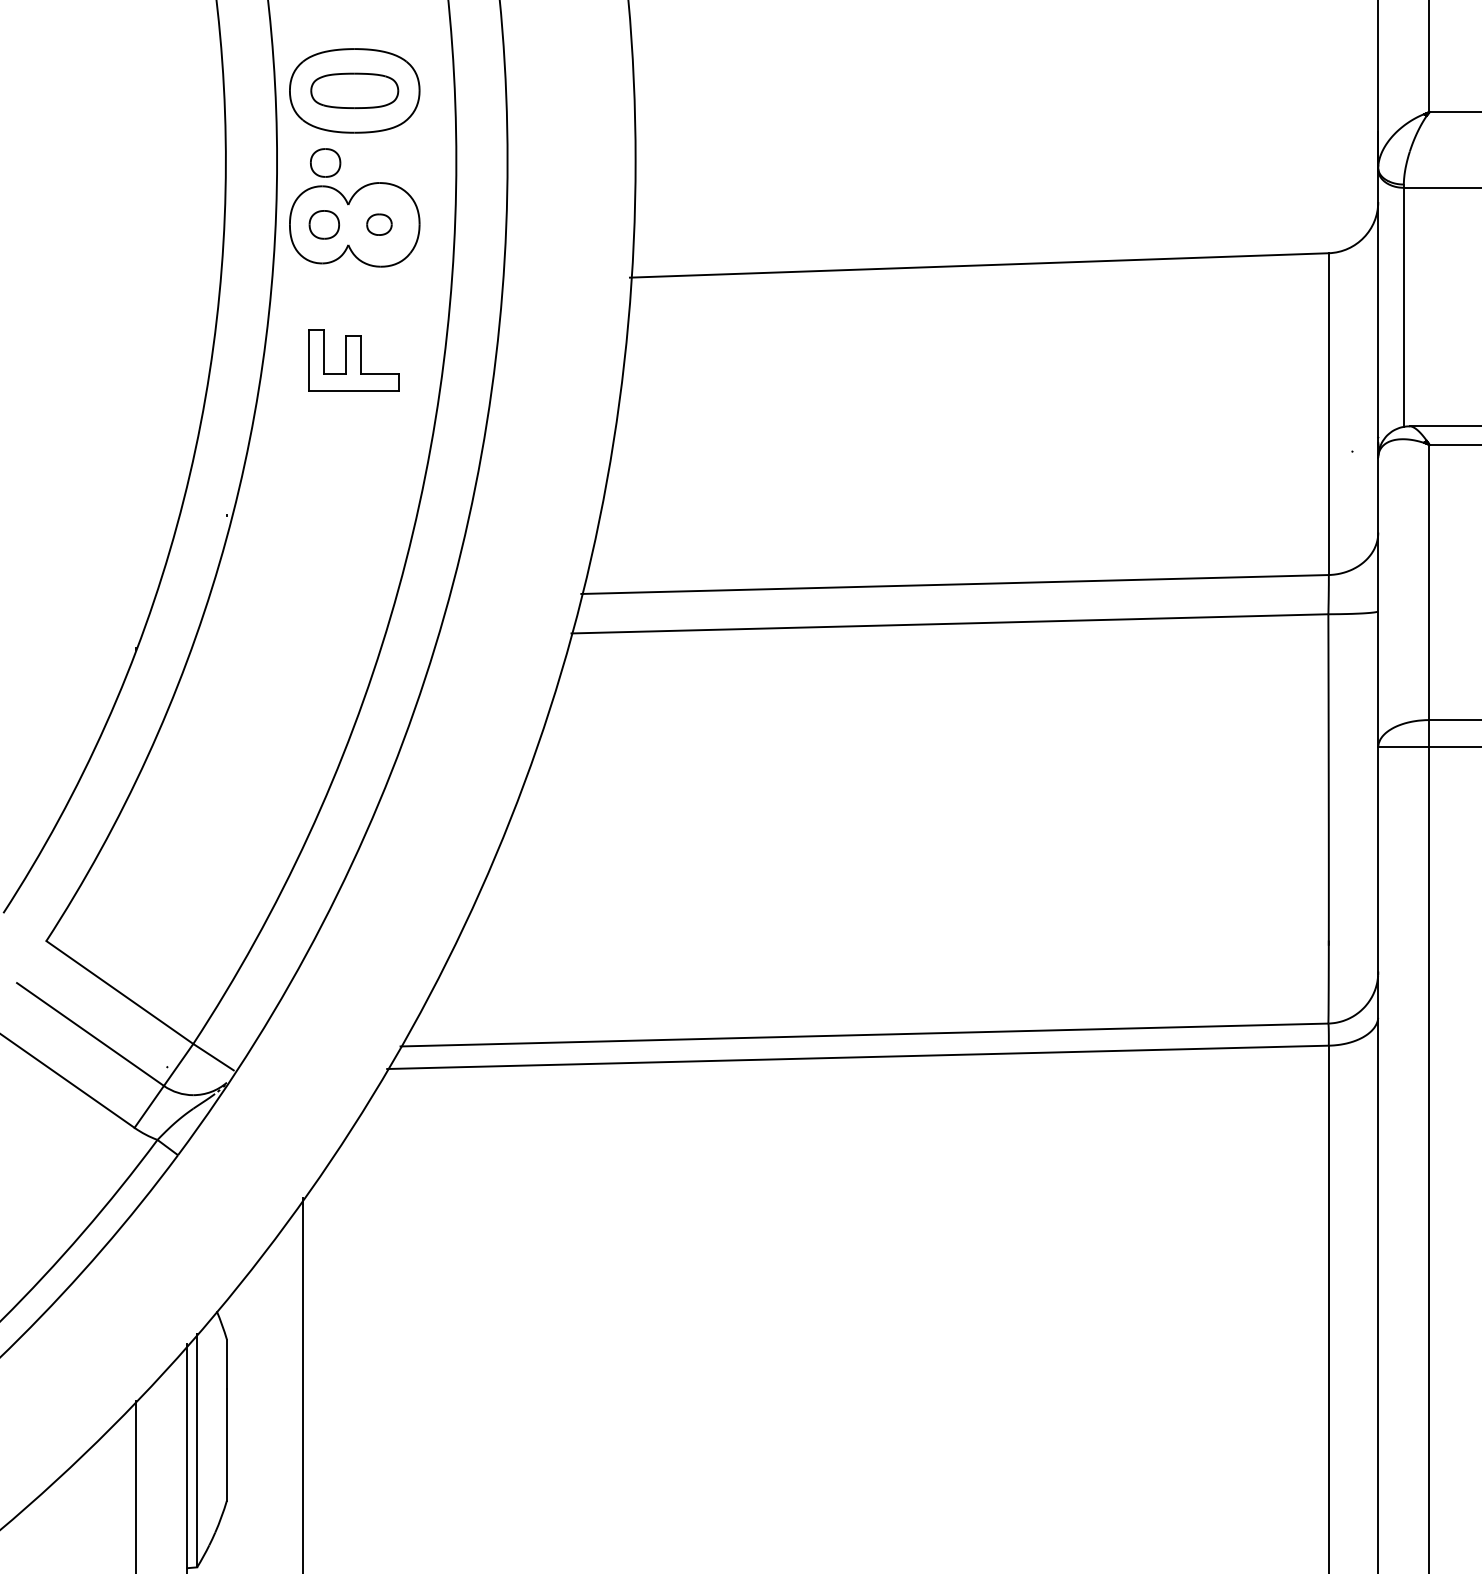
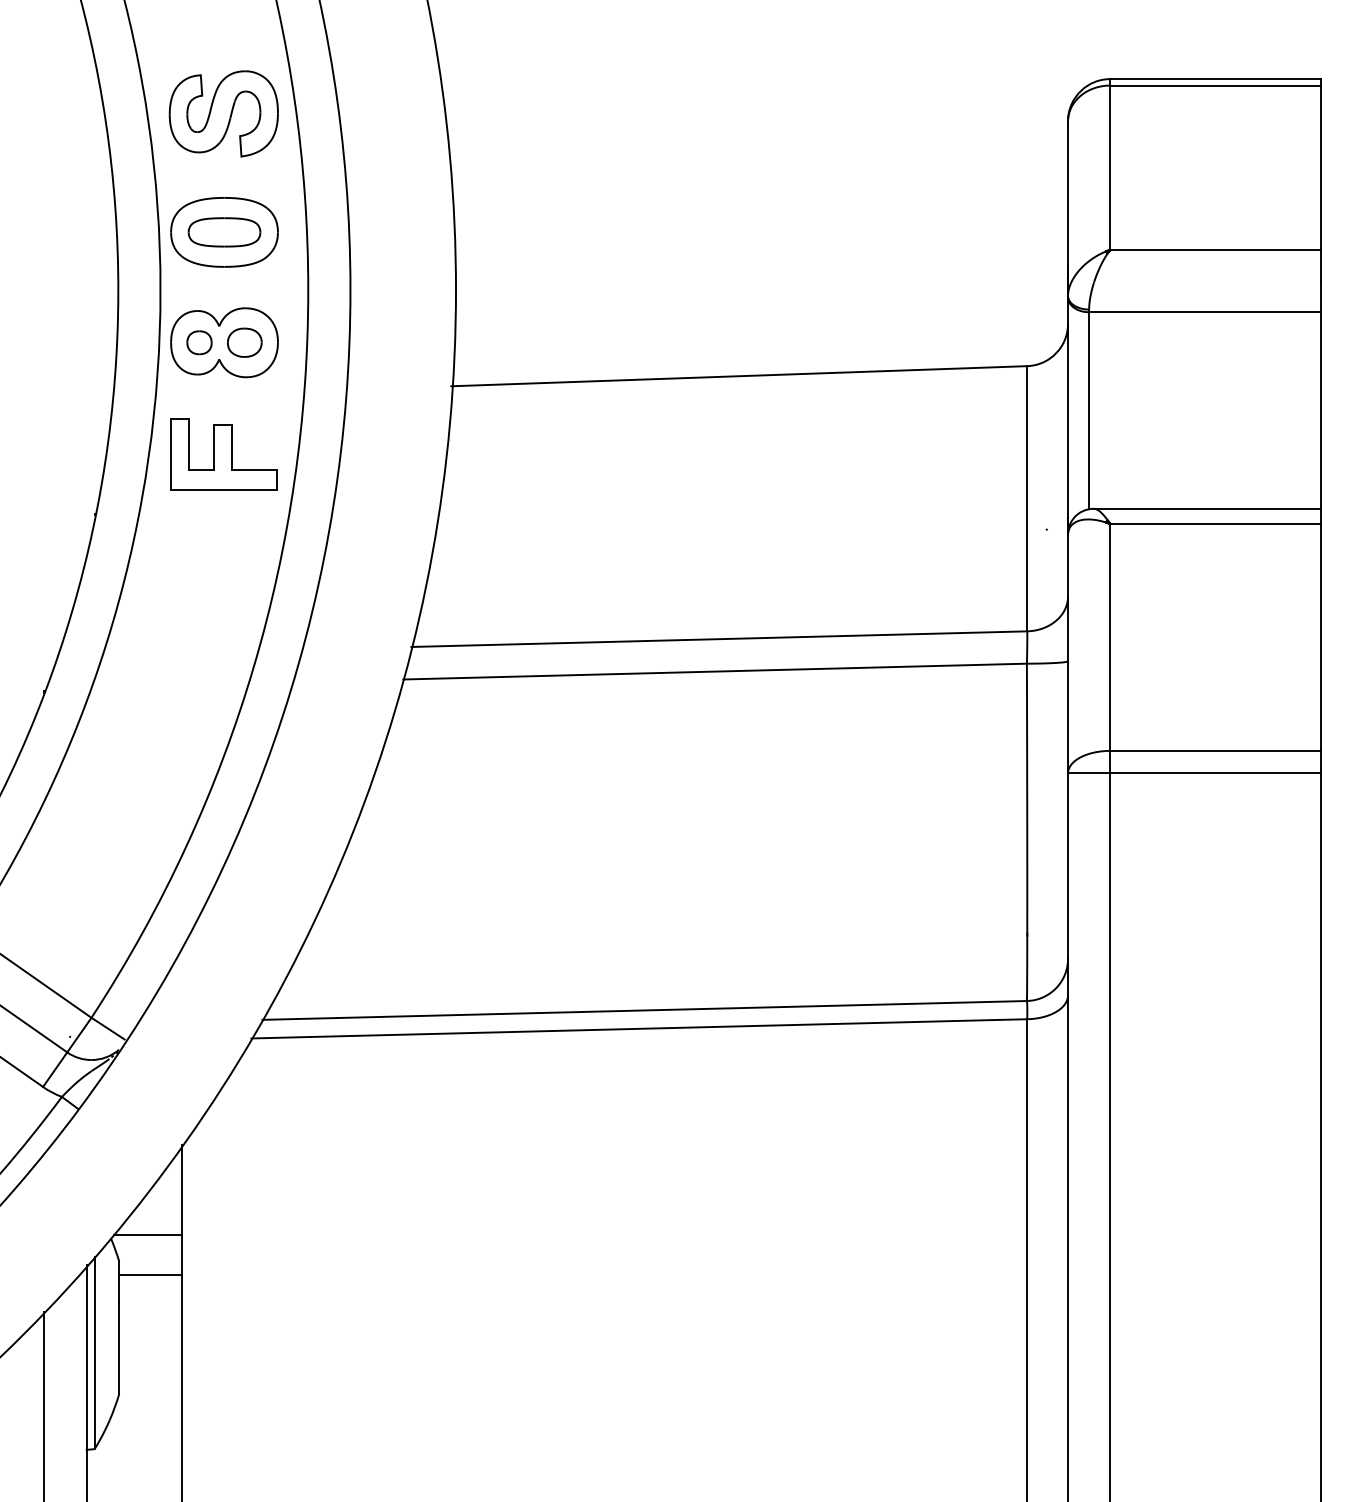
part: (325, 162) -> (200, 291), removed
part: (378, 224) -> (244, 342), size x1.67
part: (353, 360) -> (223, 454), size x1.43
line: (261, 1306) -> (147, 1234), added
line: (264, 1356) -> (150, 1275), added

